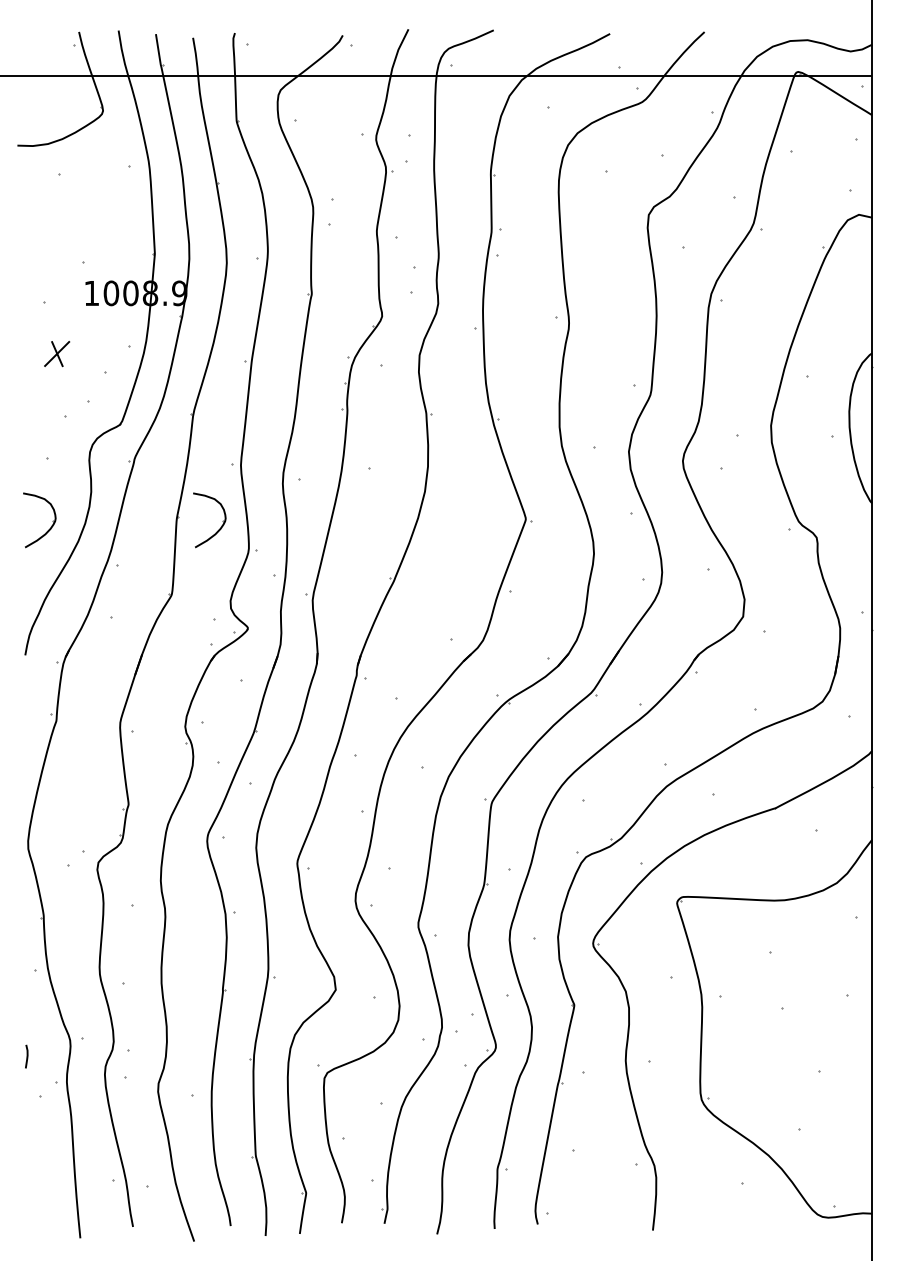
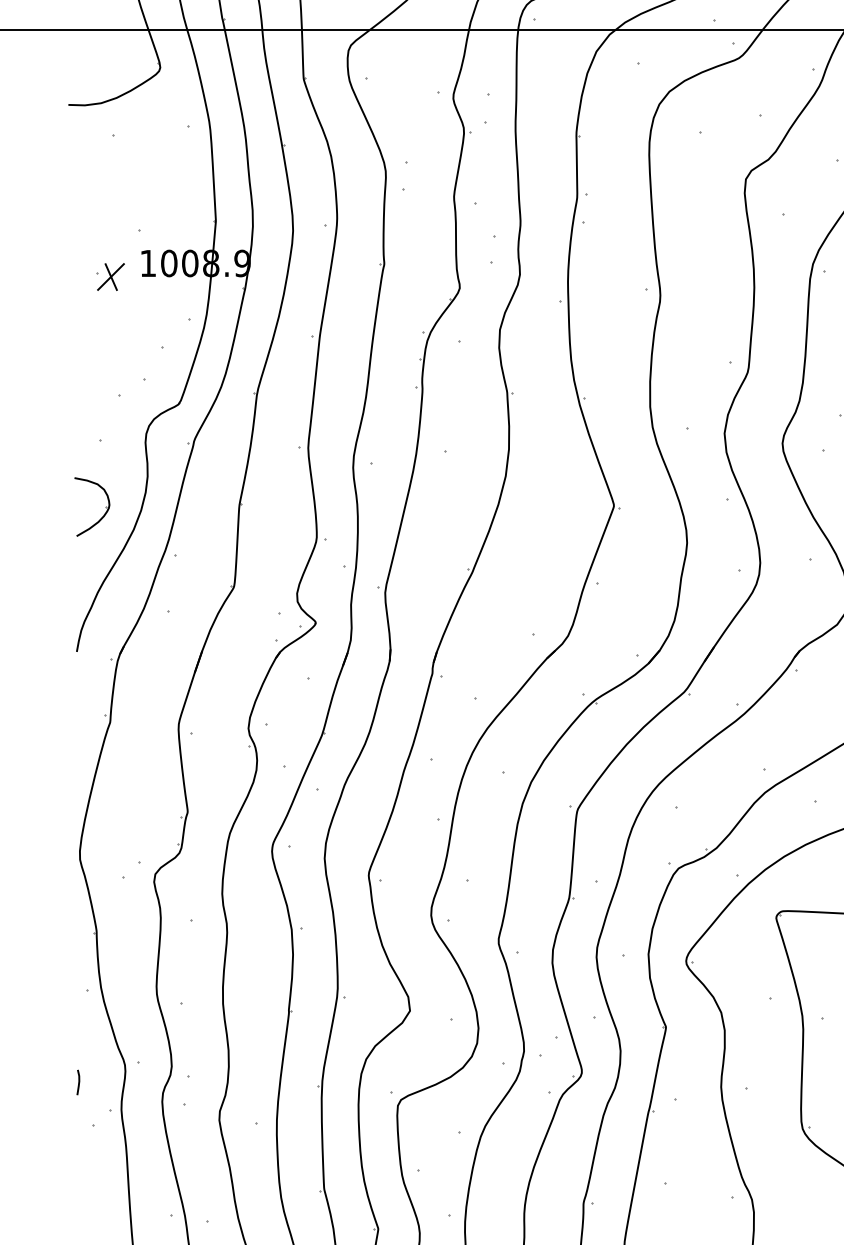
part: (57, 354) -> (111, 277), moved
part: (218, 529) -> (284, 516), removed

